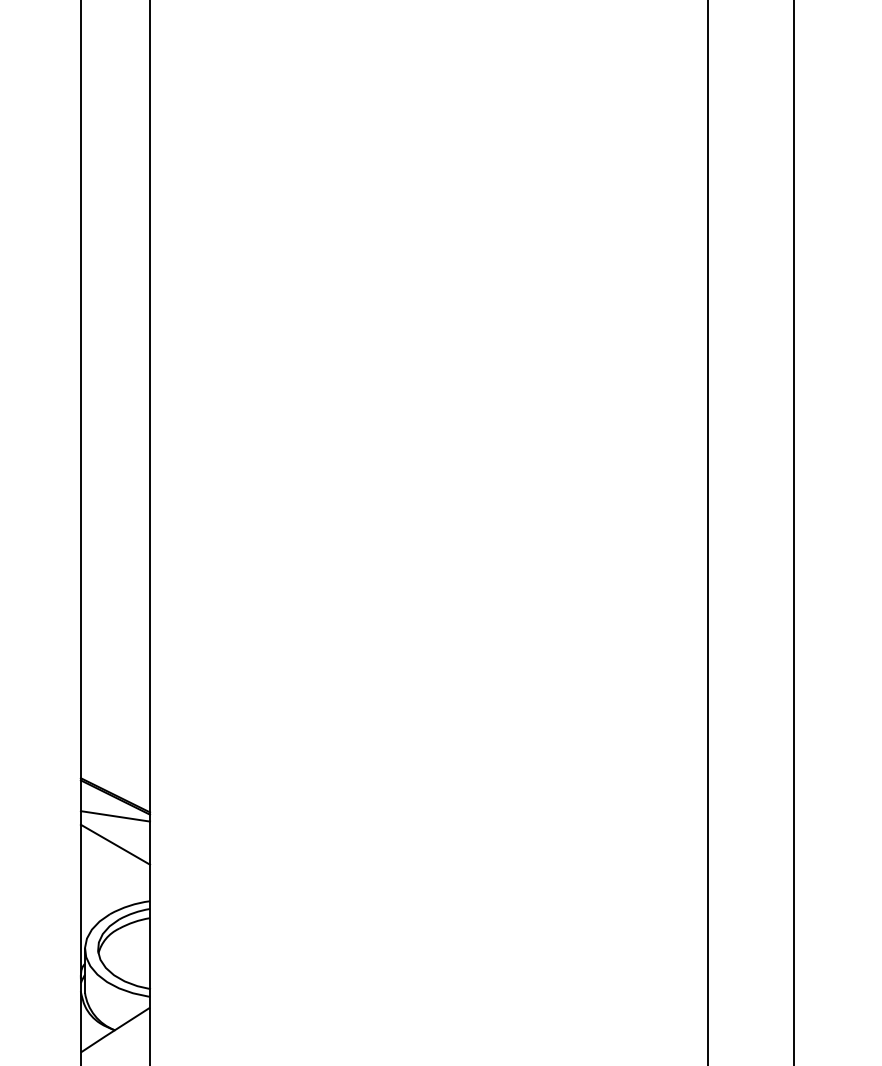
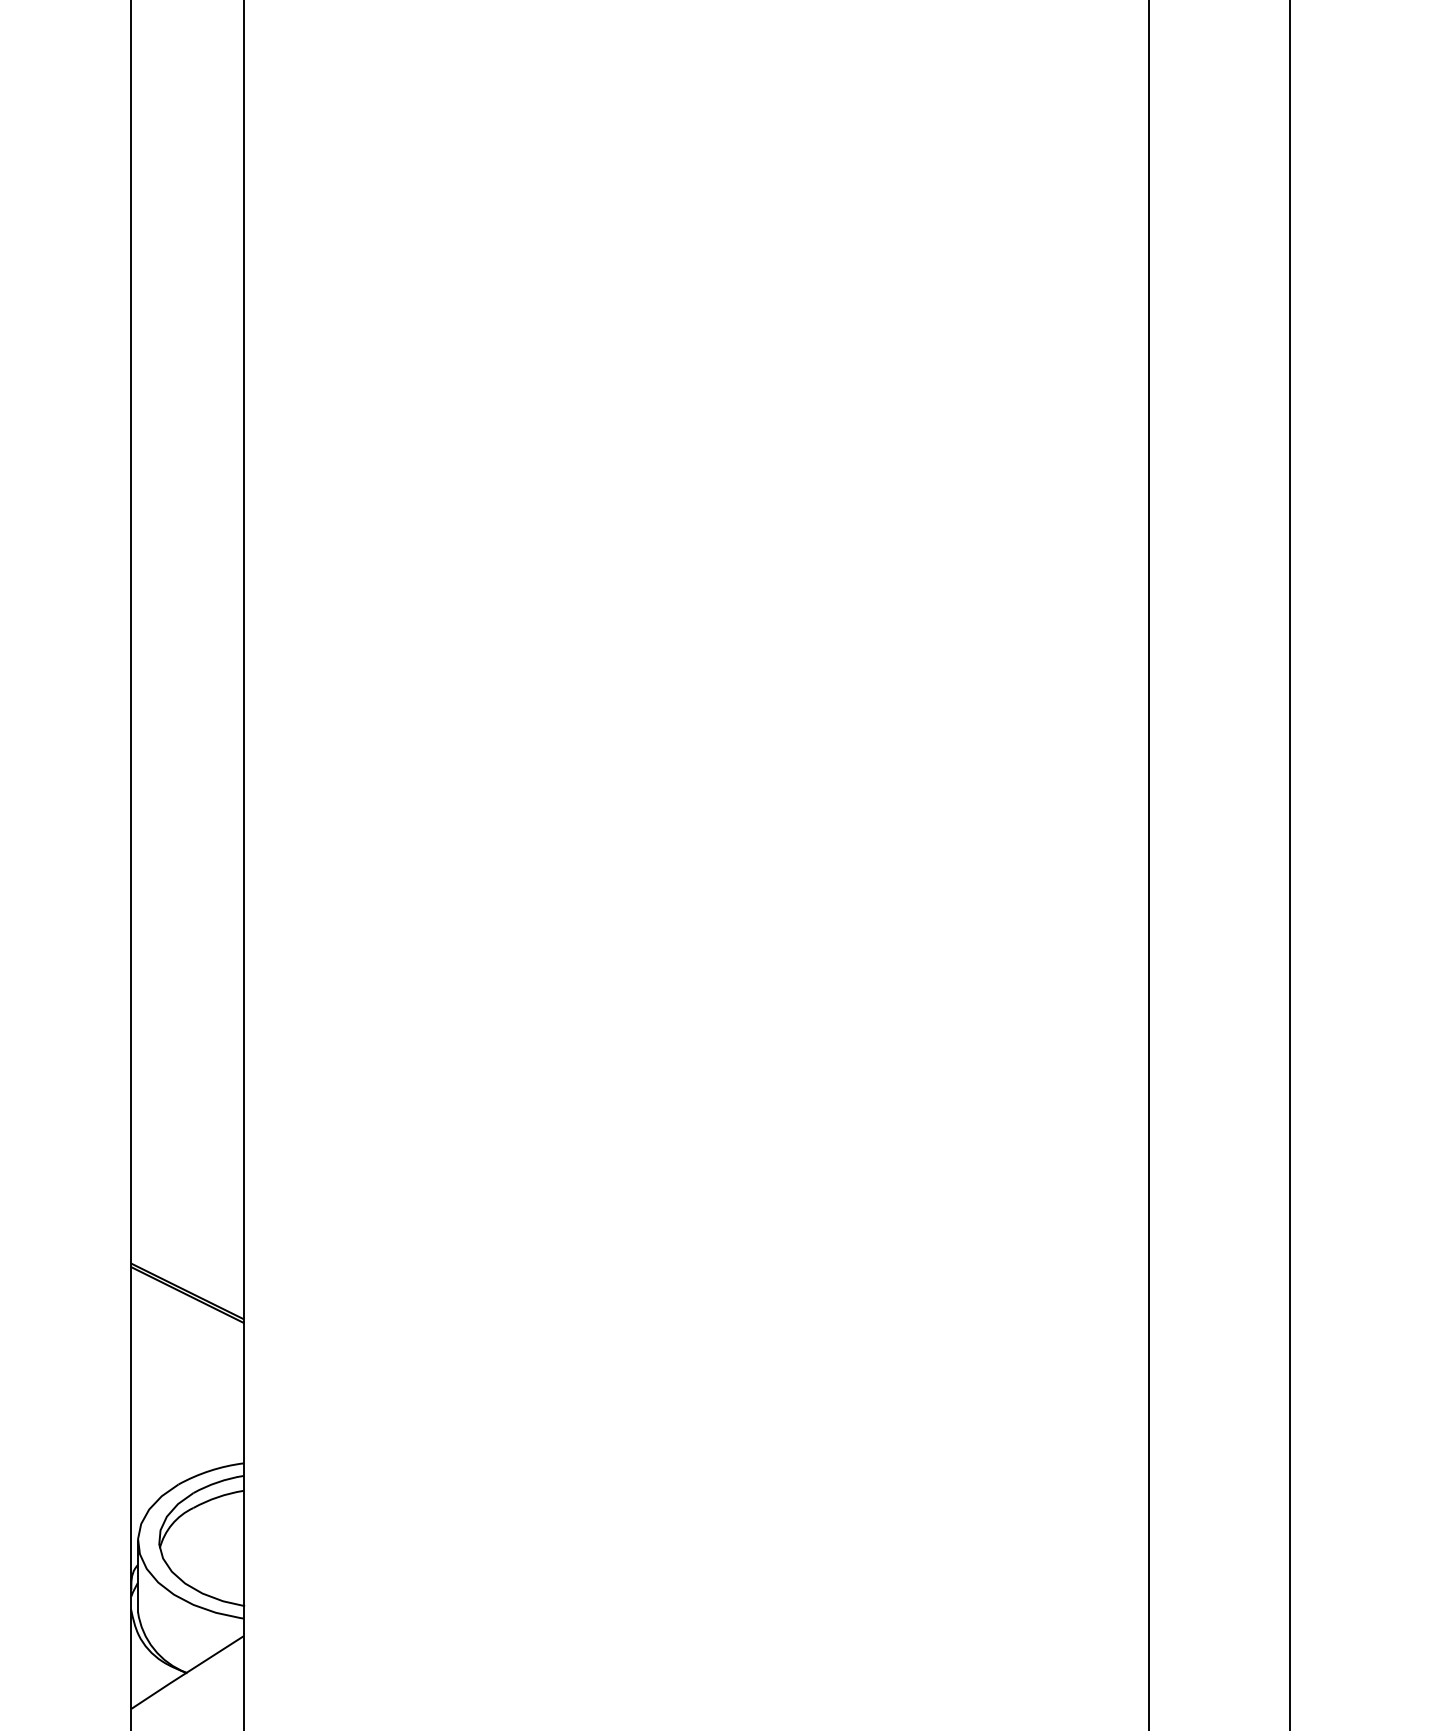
line: (115, 816) -> (187, 1325), removed
line: (115, 844) -> (187, 1371), removed

